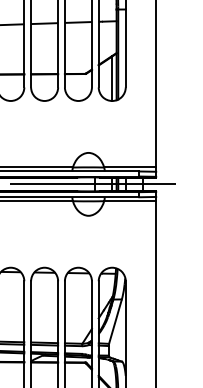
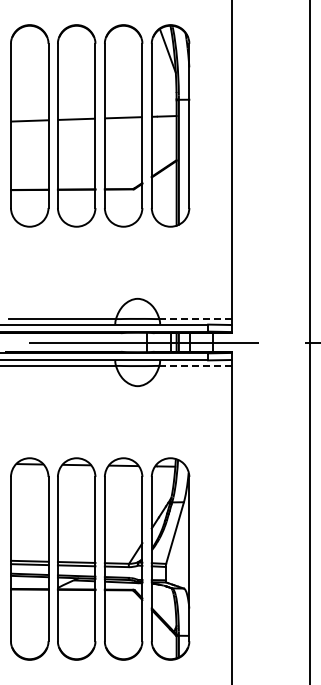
line: (112, 78) -> (170, 195), removed
line: (129, 167) -> (194, 319), solid -> dashed
line: (129, 200) -> (194, 365), solid -> dashed

